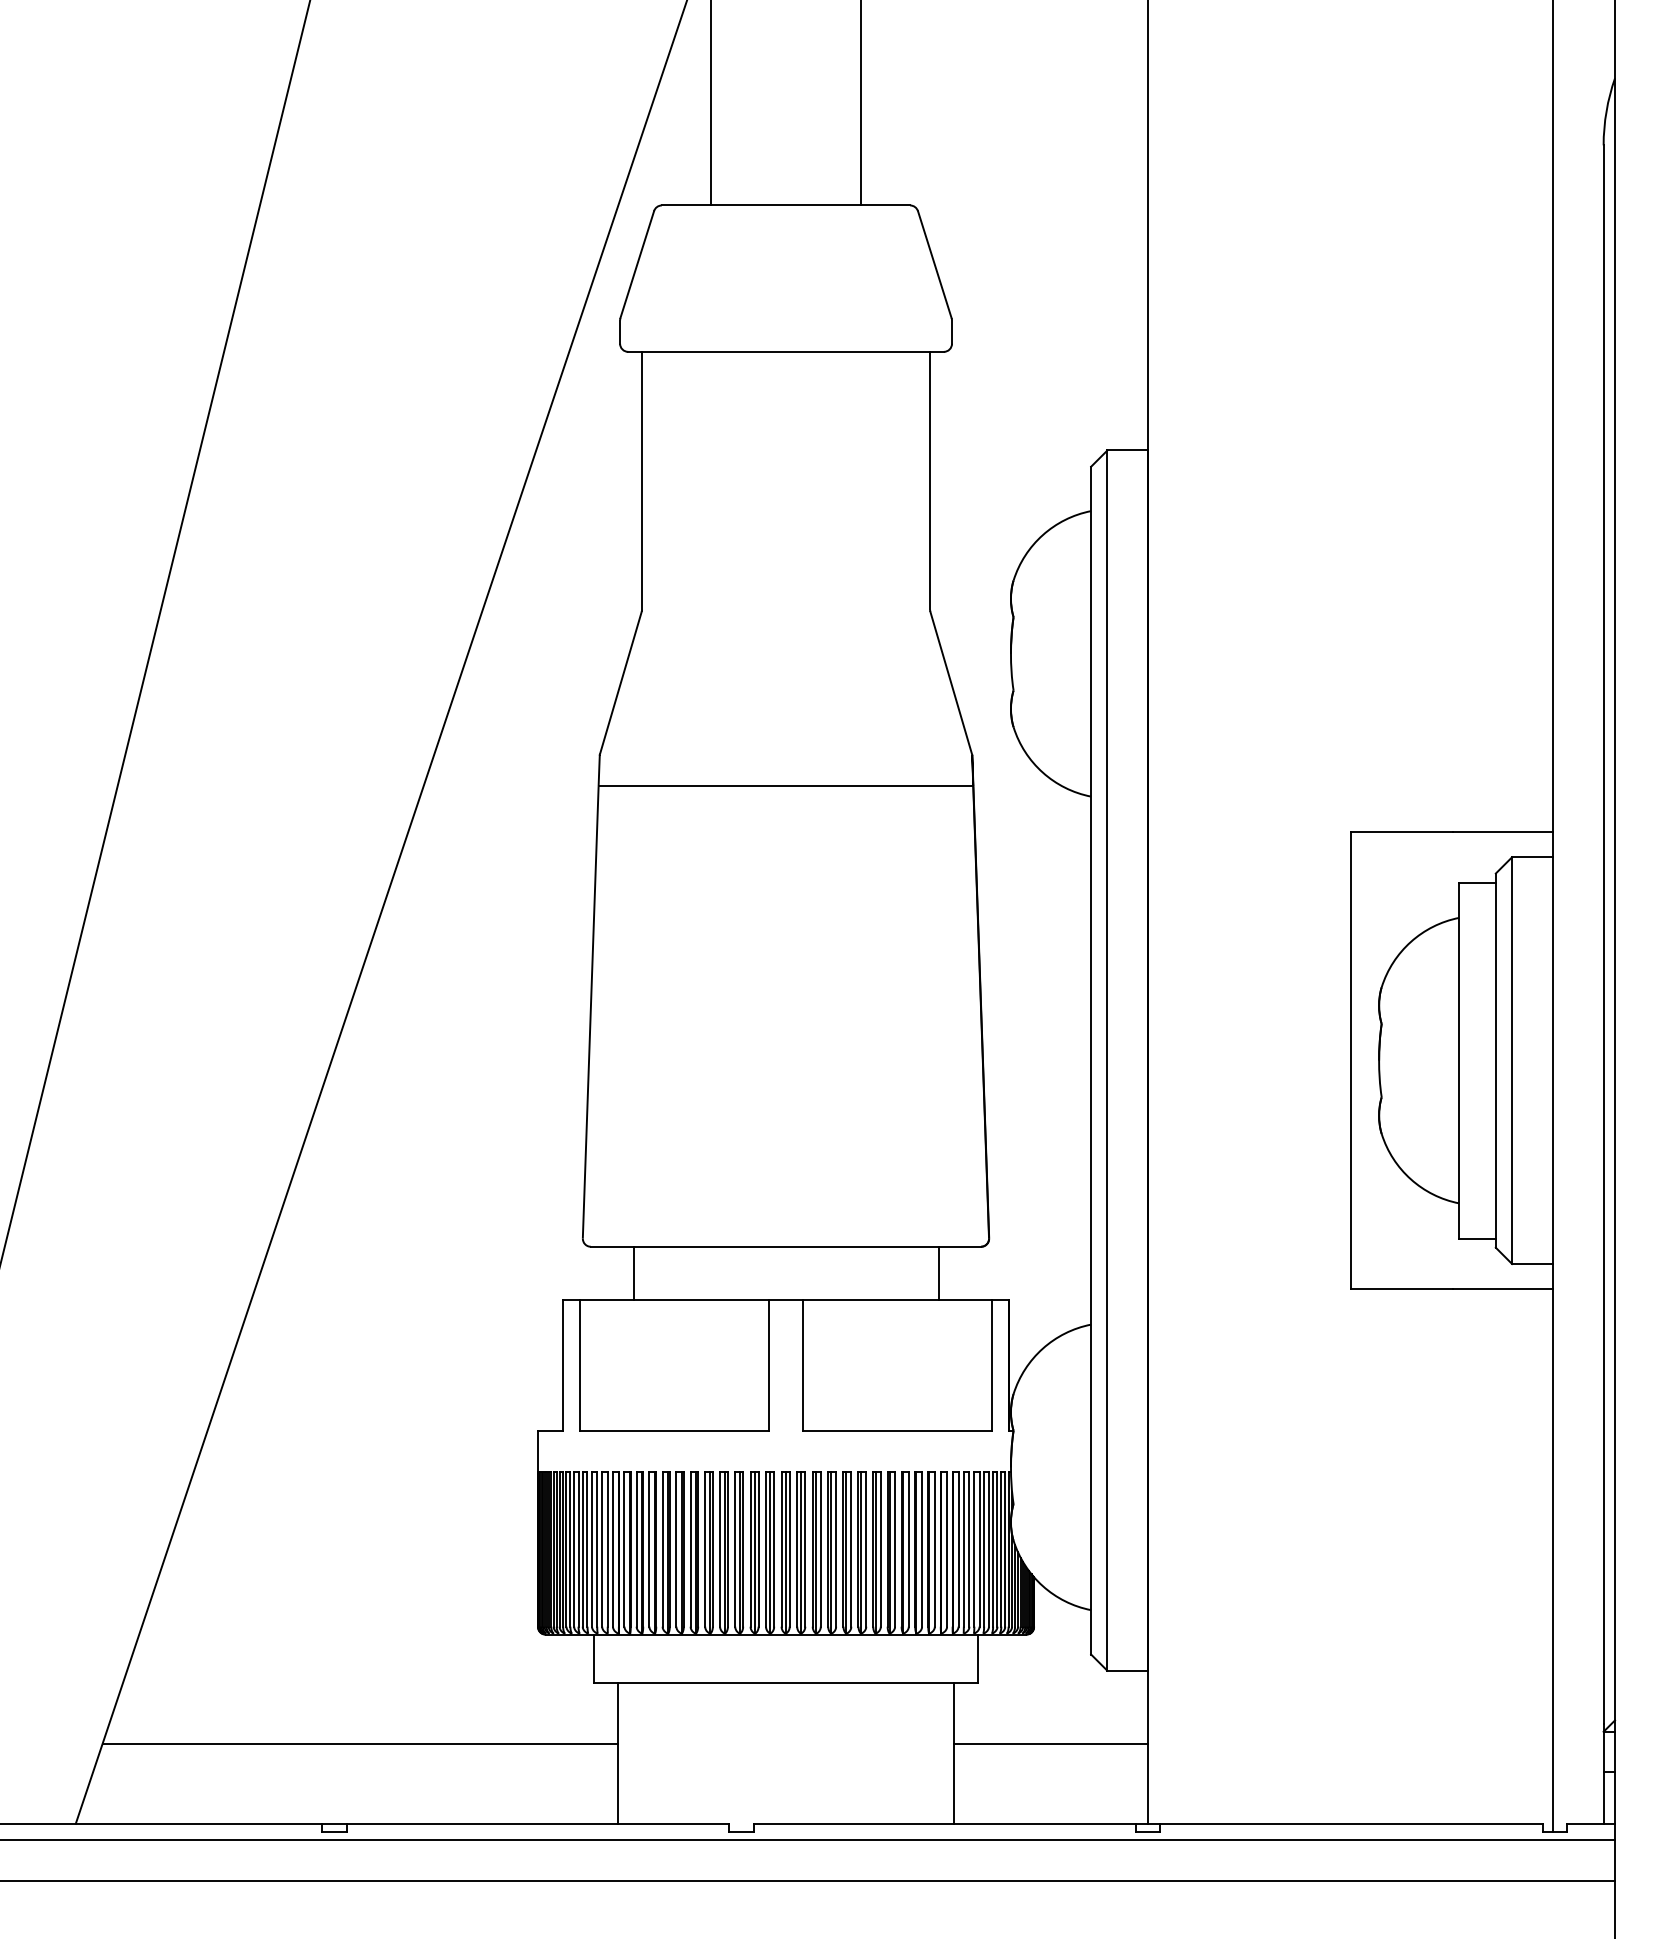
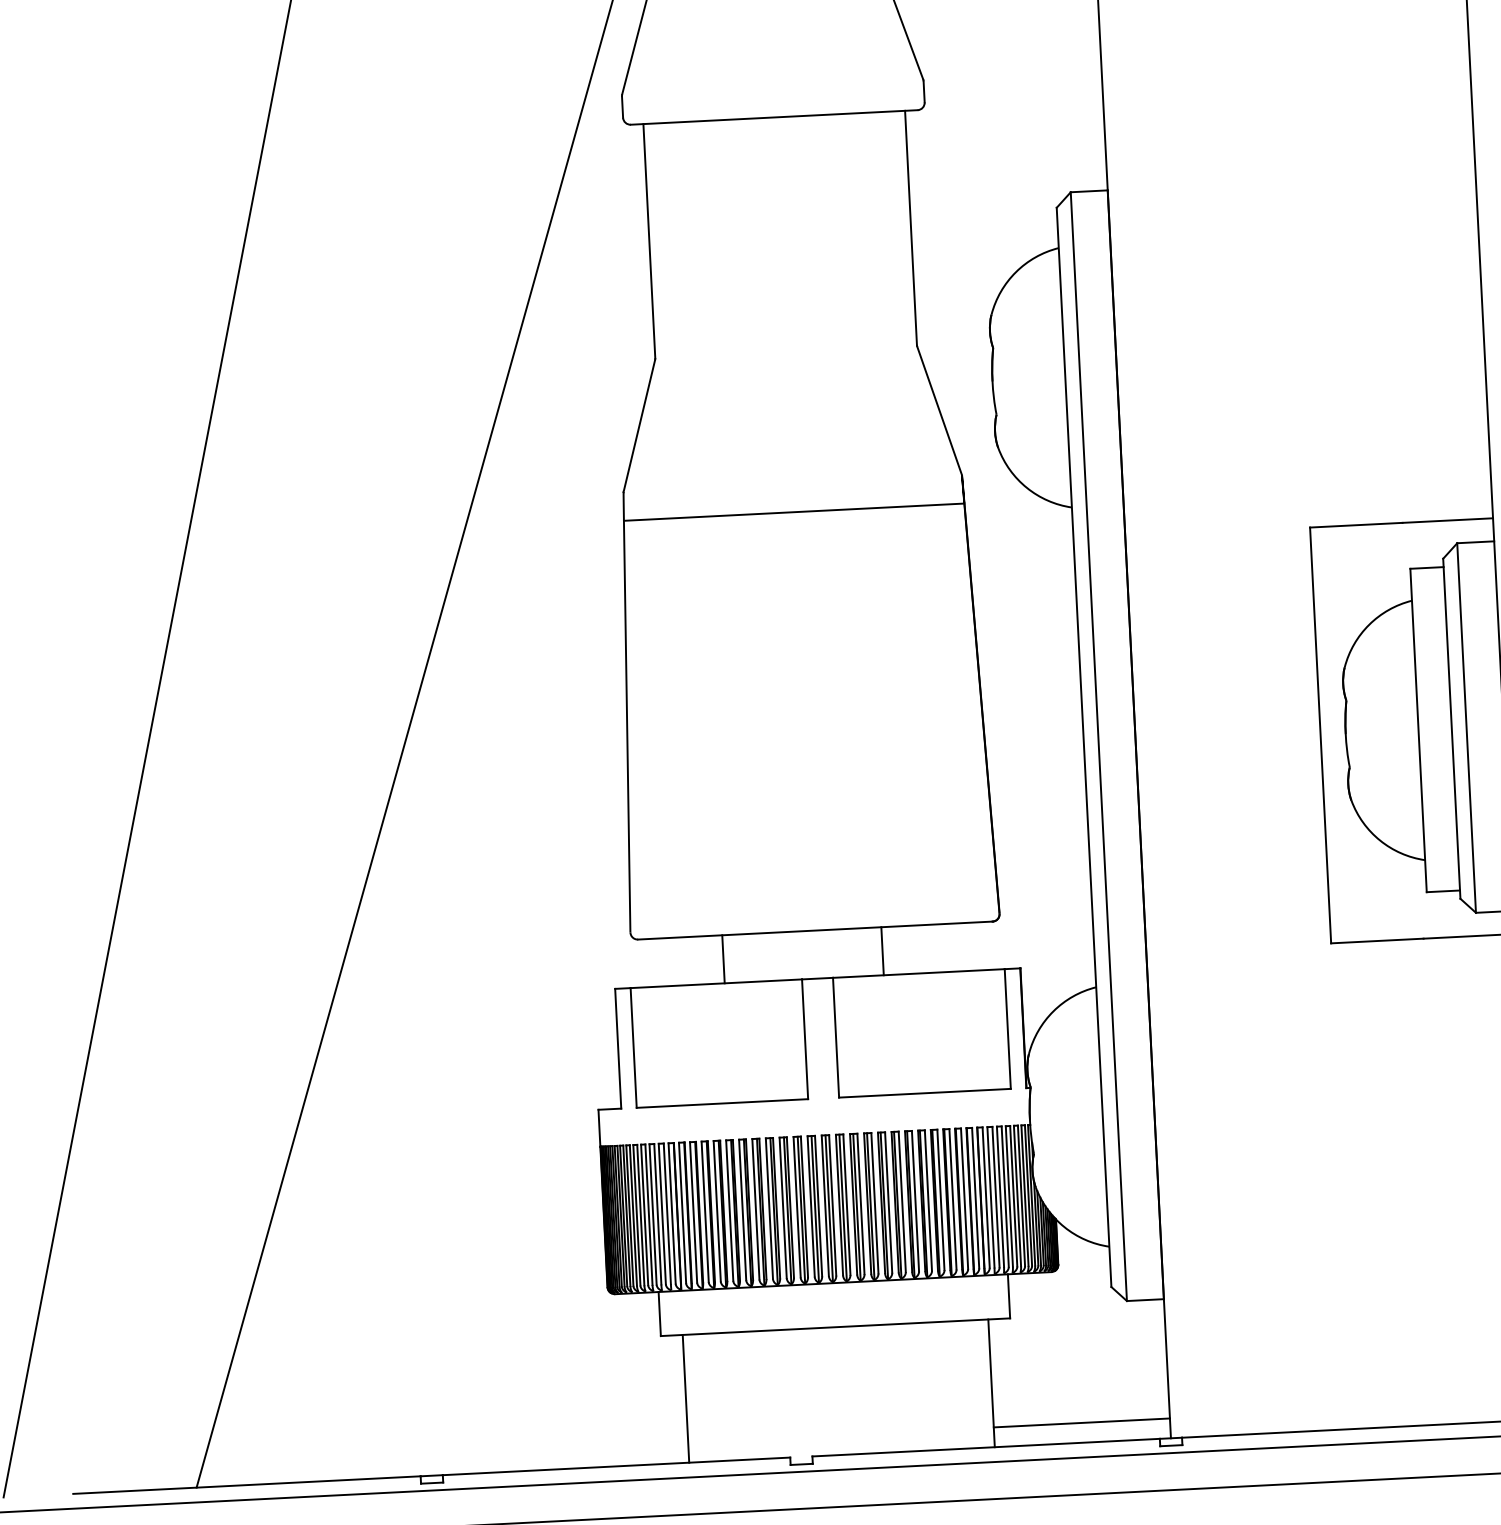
line: (633, 1272) -> (723, 958), moved
line: (938, 1272) -> (882, 950), moved
line: (359, 1744) -> (450, 1402), removed
line: (1051, 1744) -> (1082, 1423), moved

